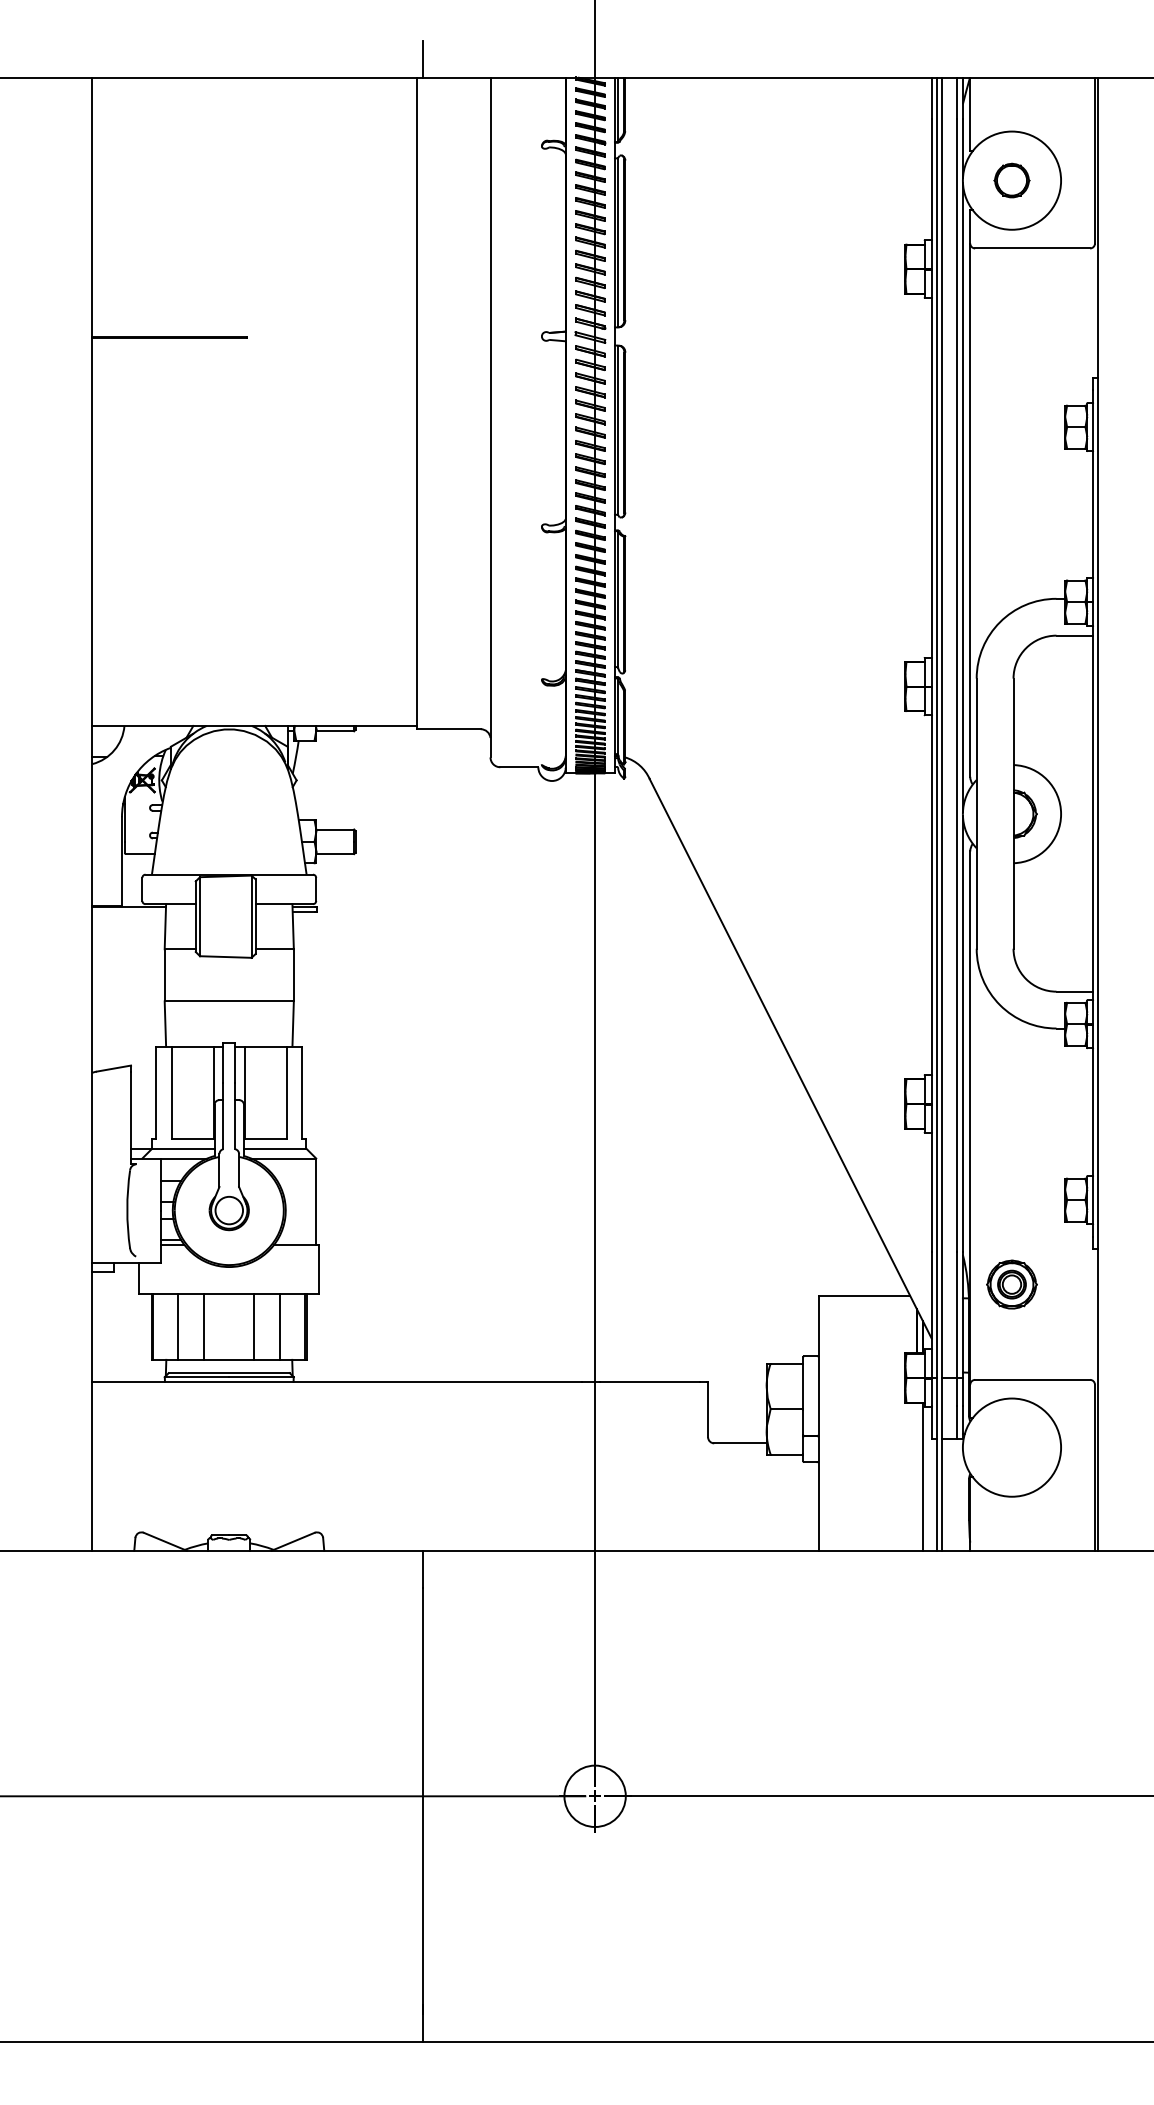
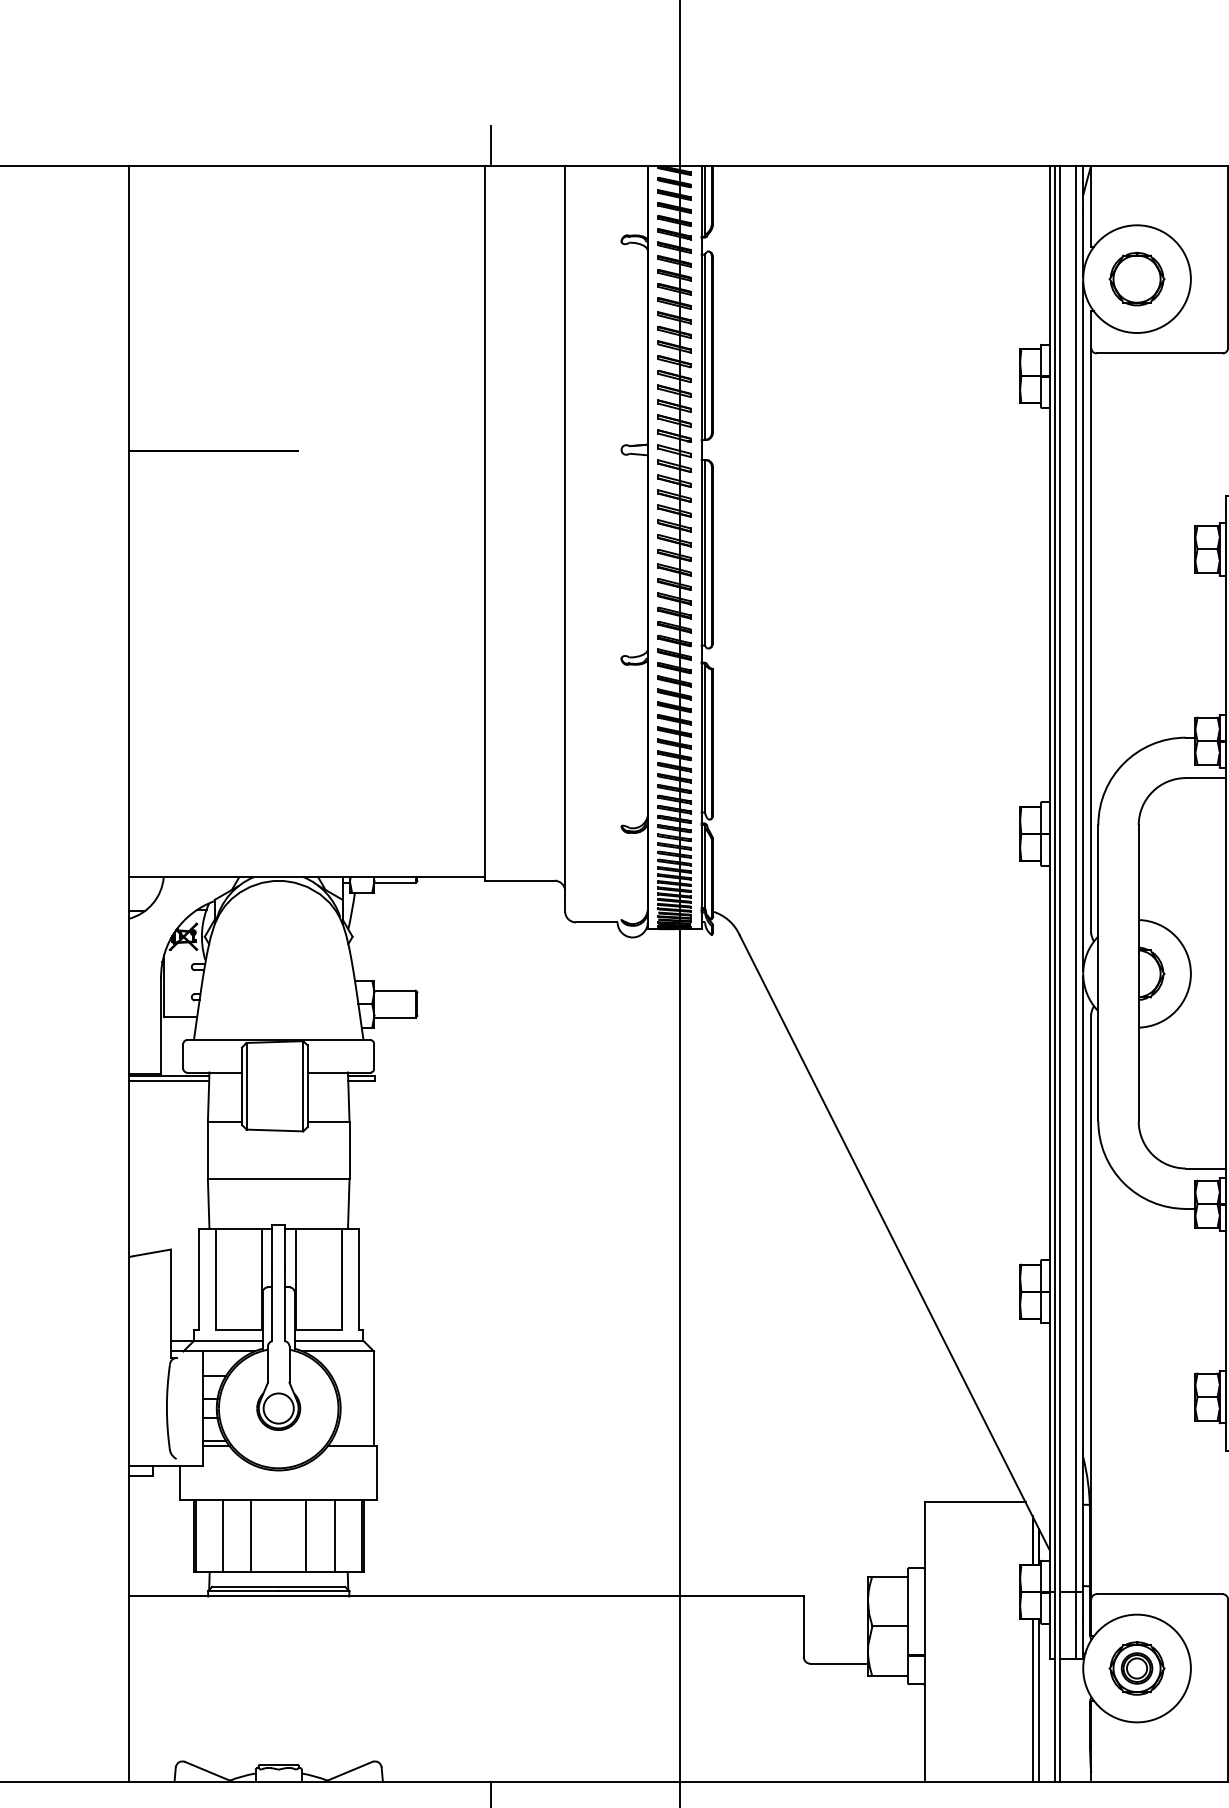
part: (1011, 180) -> (1136, 278), size x1.43
line: (128, 911) -> (168, 1080), added
part: (1011, 1284) -> (1136, 1668), moved
line: (916, 1476) -> (1032, 1700), added

